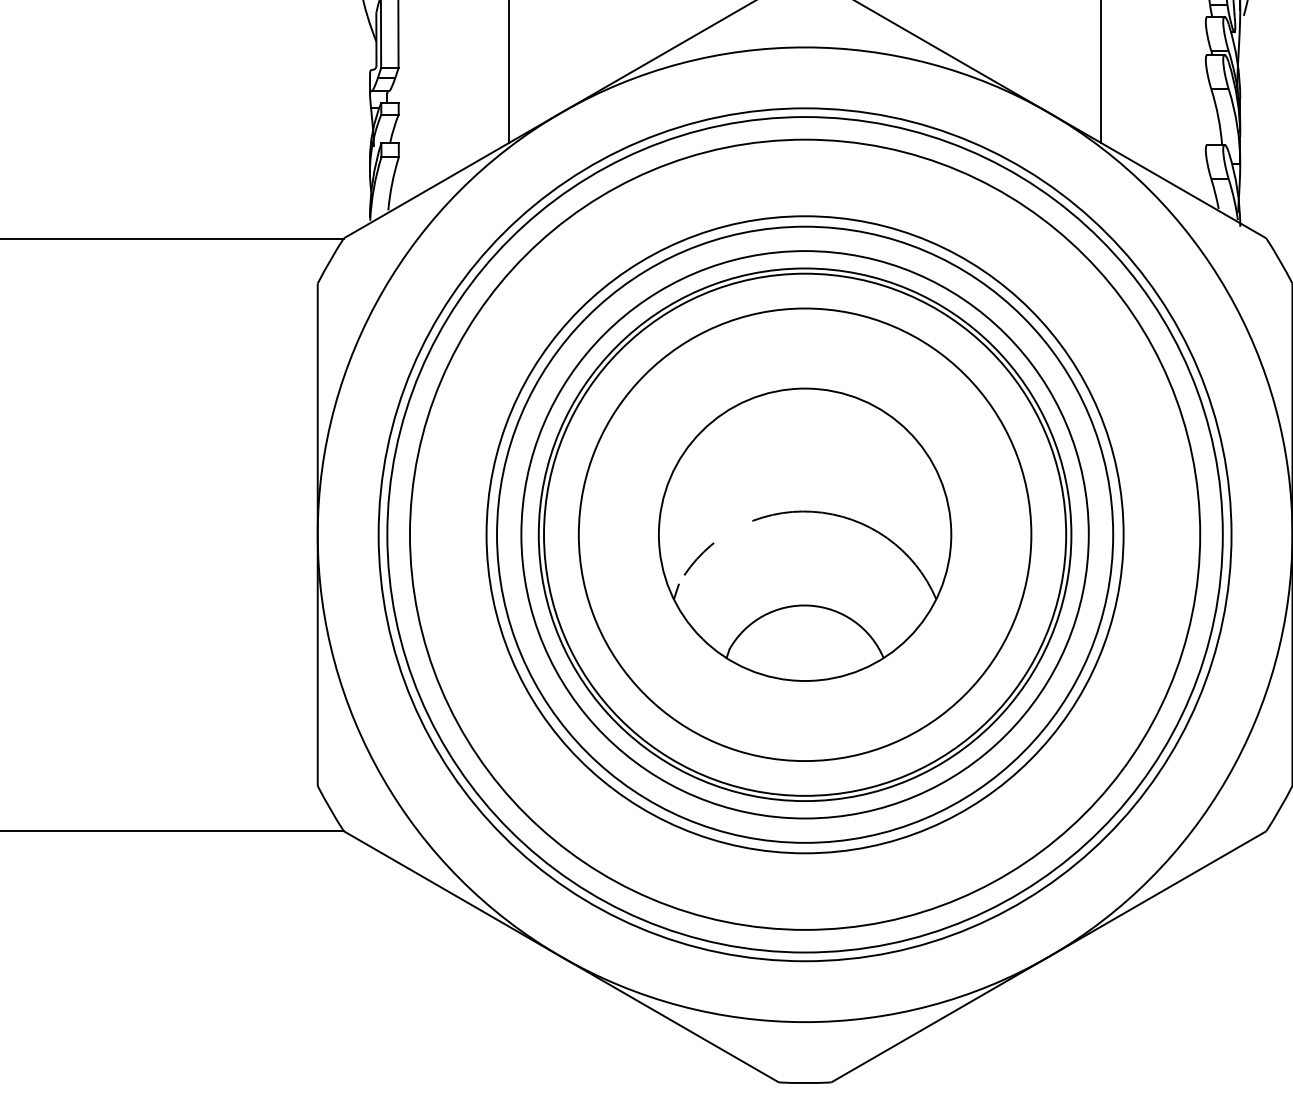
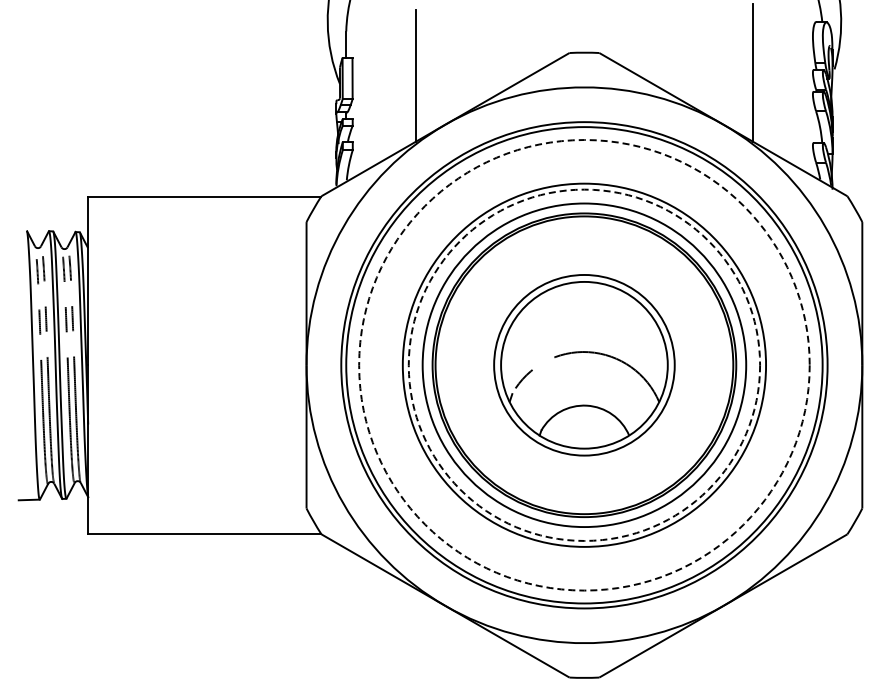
circle: (805, 533) -> (584, 364), solid -> dashed
circle: (805, 535) -> (584, 365), size x0.7
circle: (805, 535) -> (584, 365), solid -> dashed

